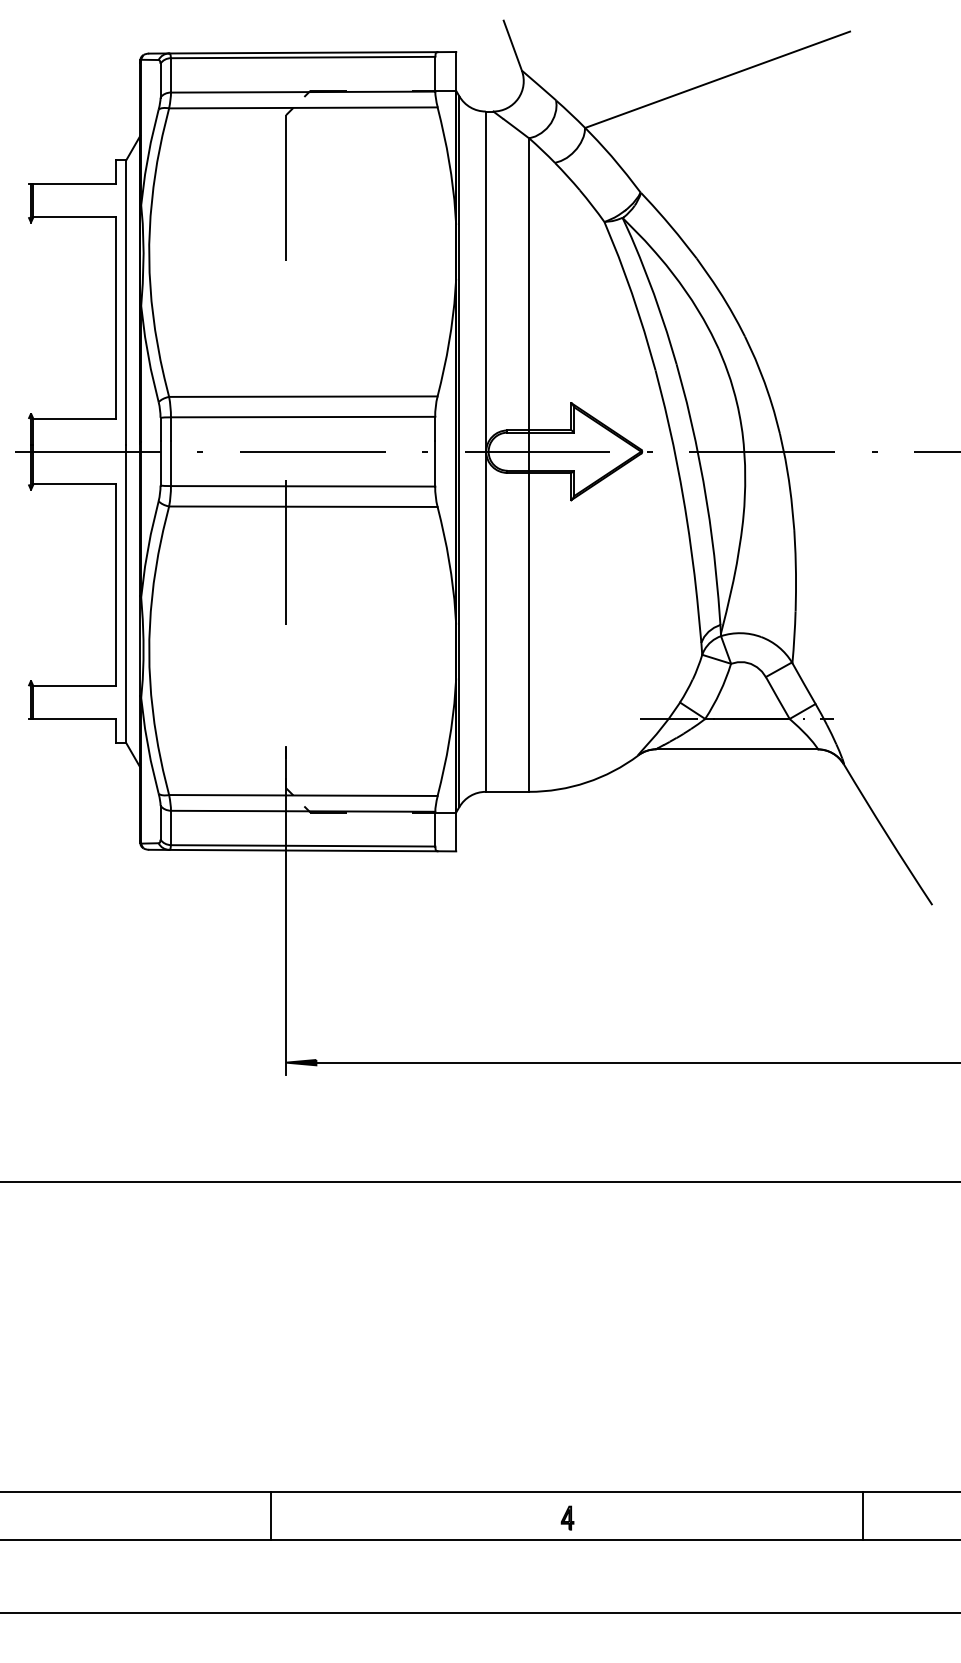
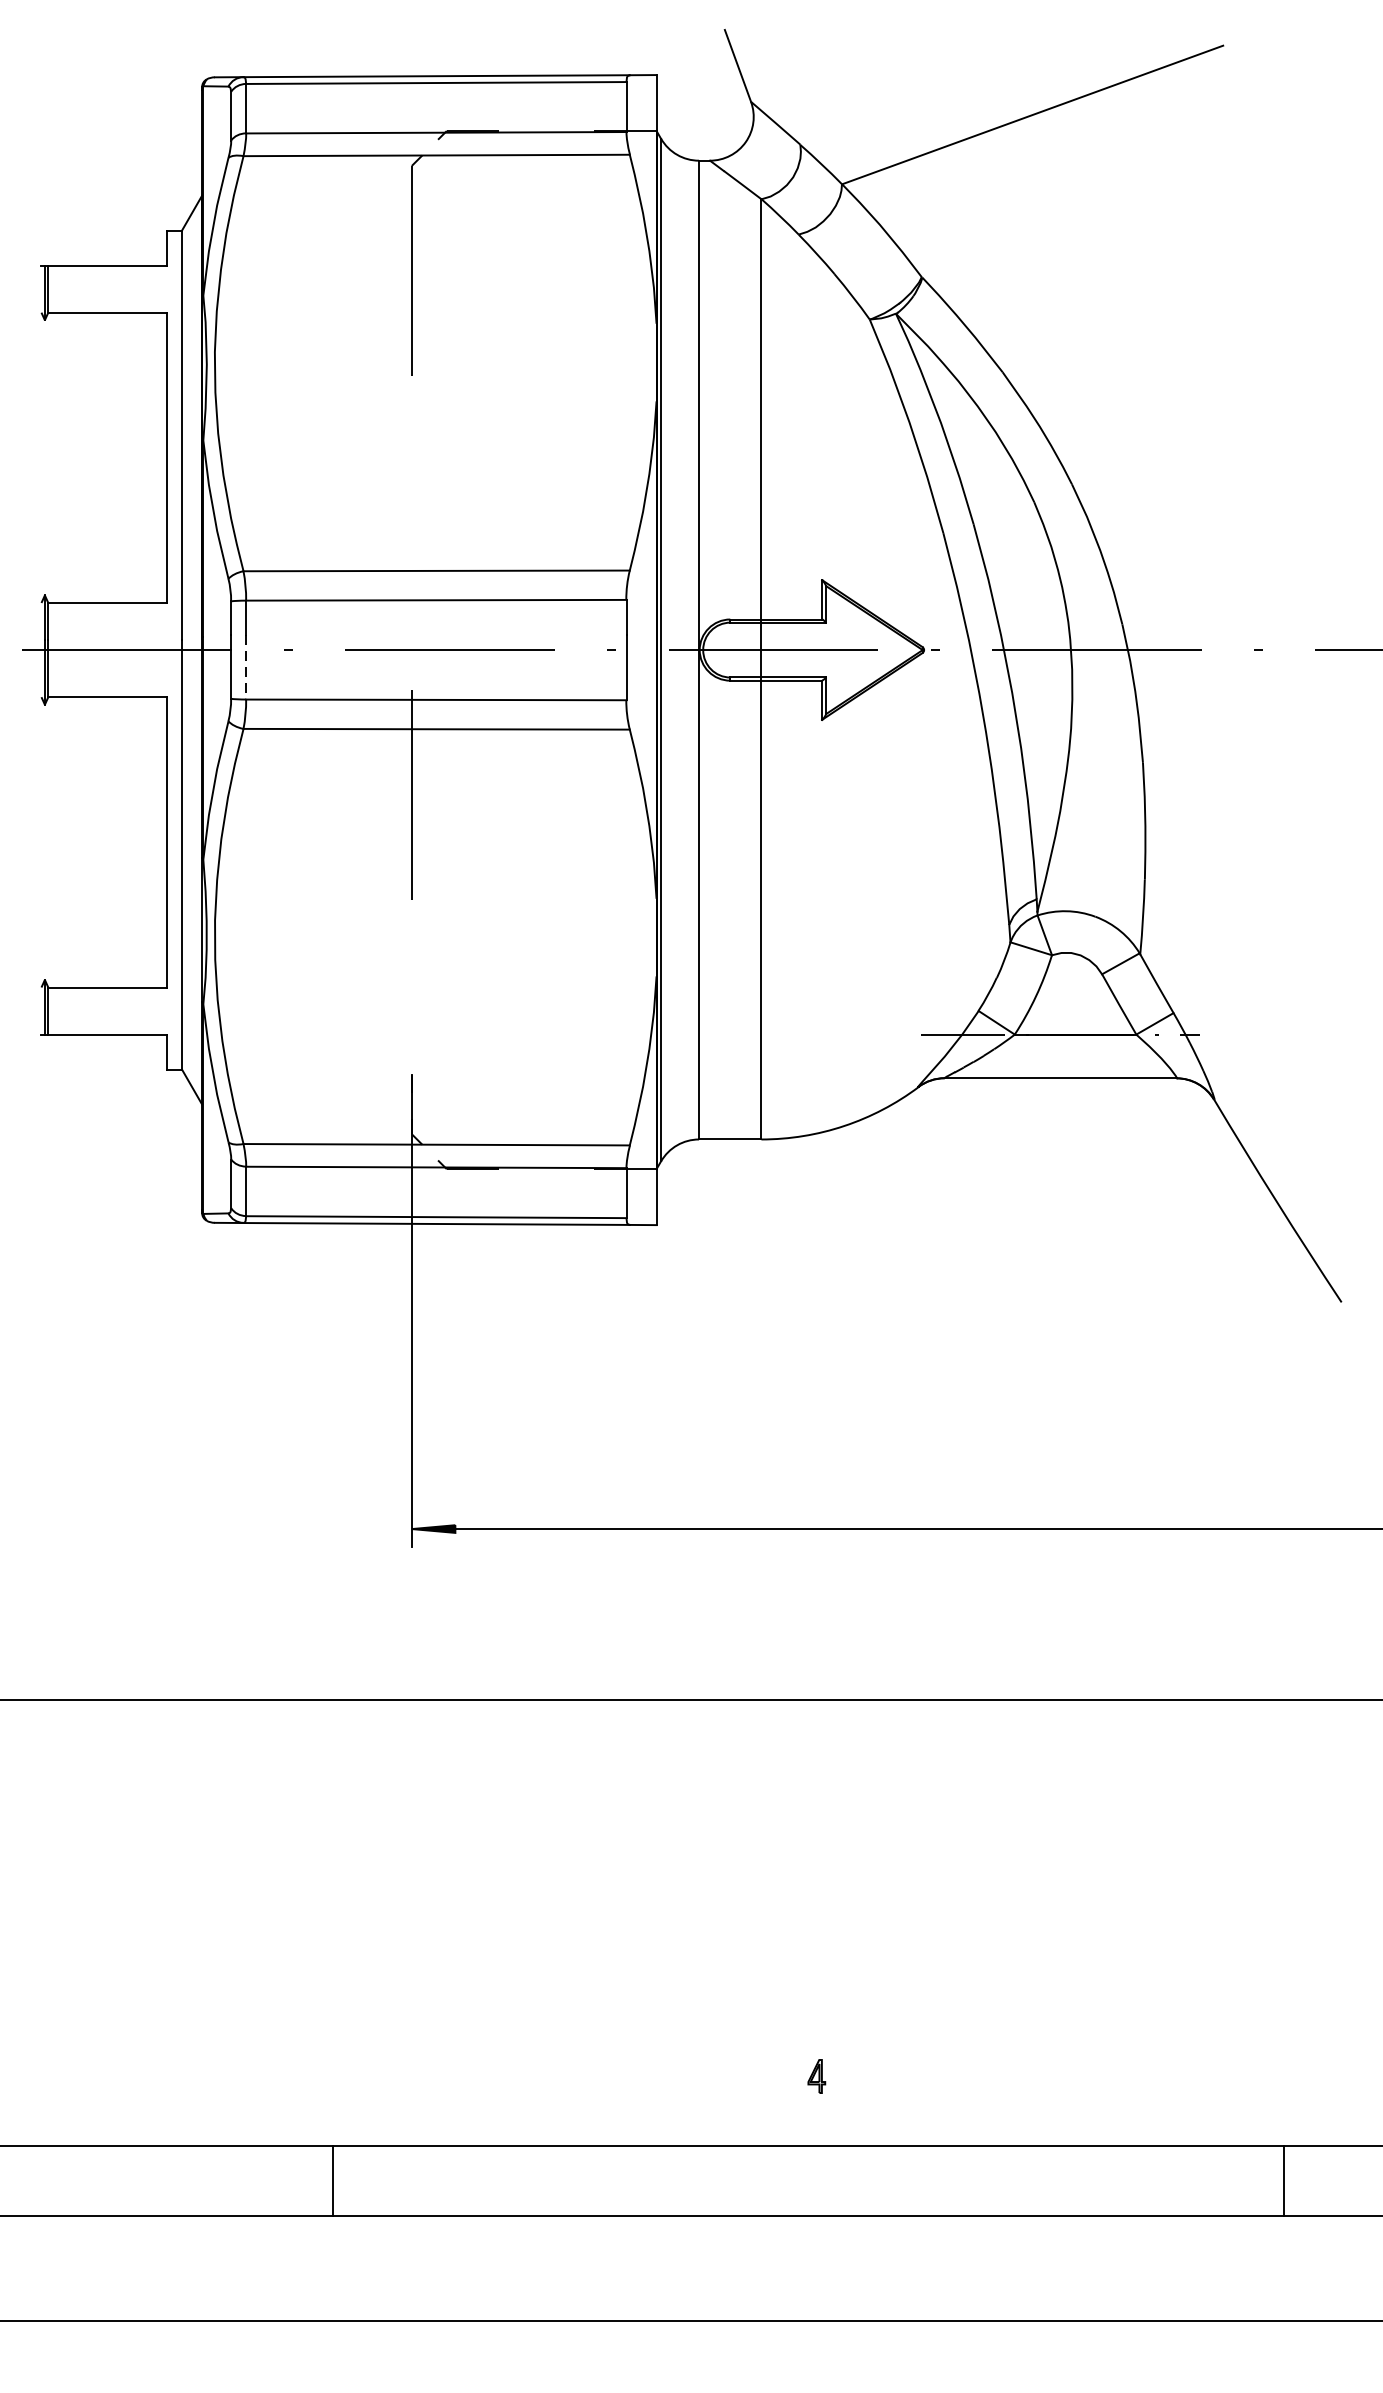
line: (170, 464) -> (245, 668), solid -> dashed
line: (271, 1515) -> (333, 2180), moved
line: (863, 1515) -> (1284, 2180), moved
part: (567, 1517) -> (816, 2075), moved

